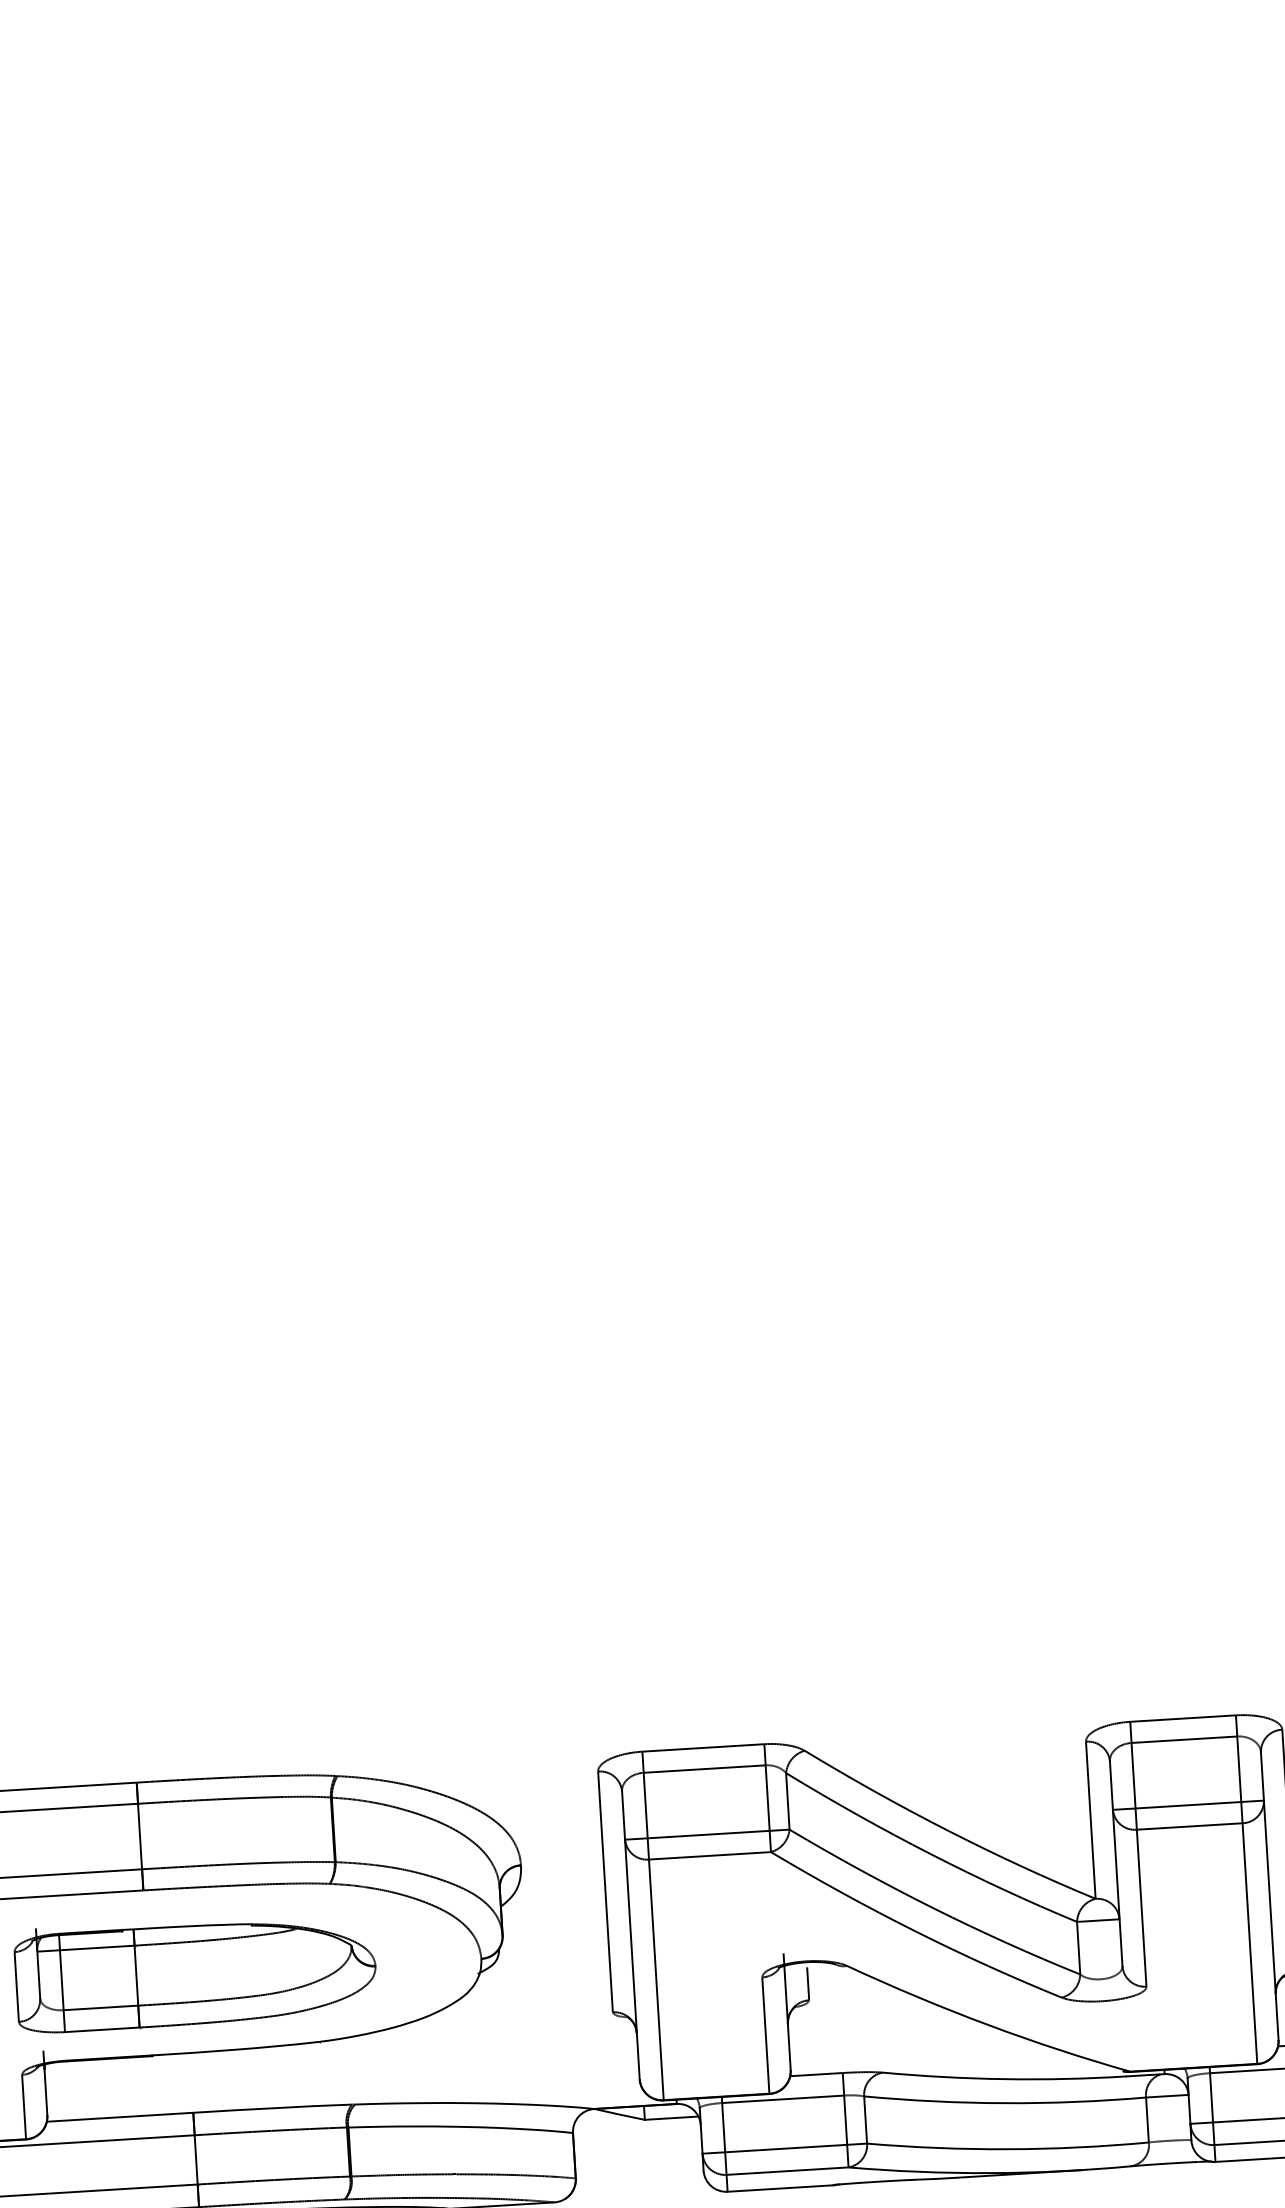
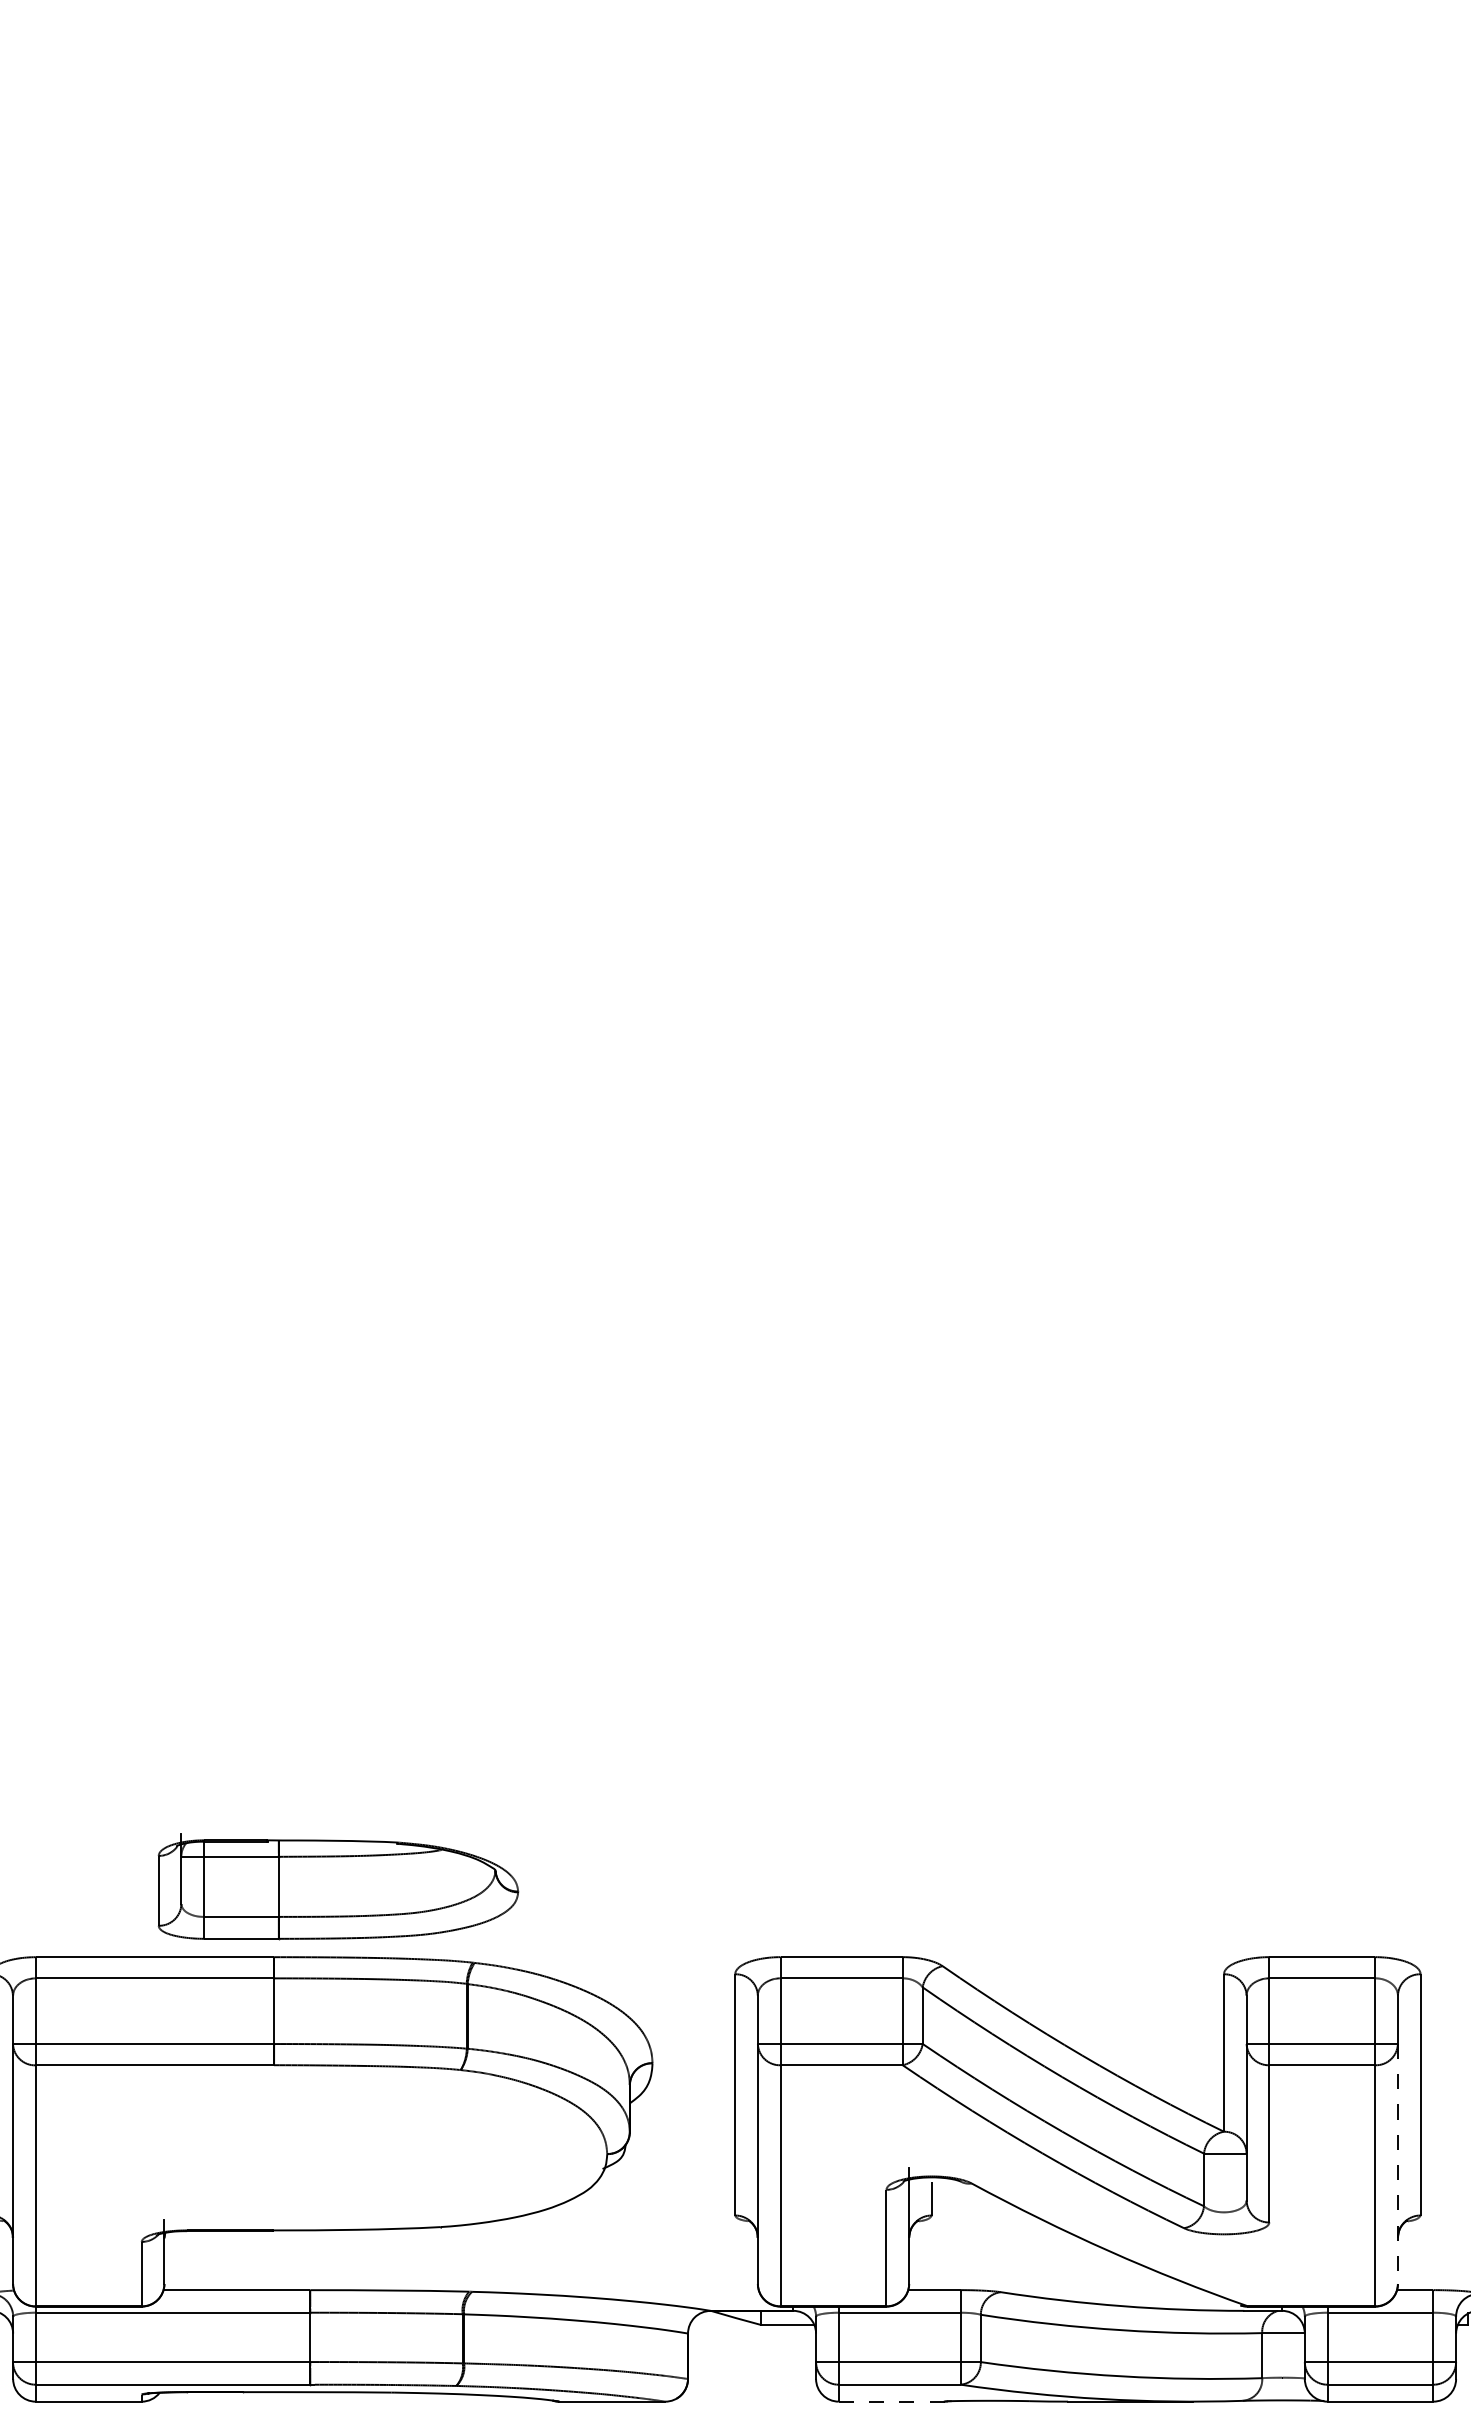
line: (1270, 1920) -> (1397, 2164), solid -> dashed
part: (195, 1971) -> (338, 1886), moved
line: (780, 2188) -> (891, 2401), solid -> dashed

